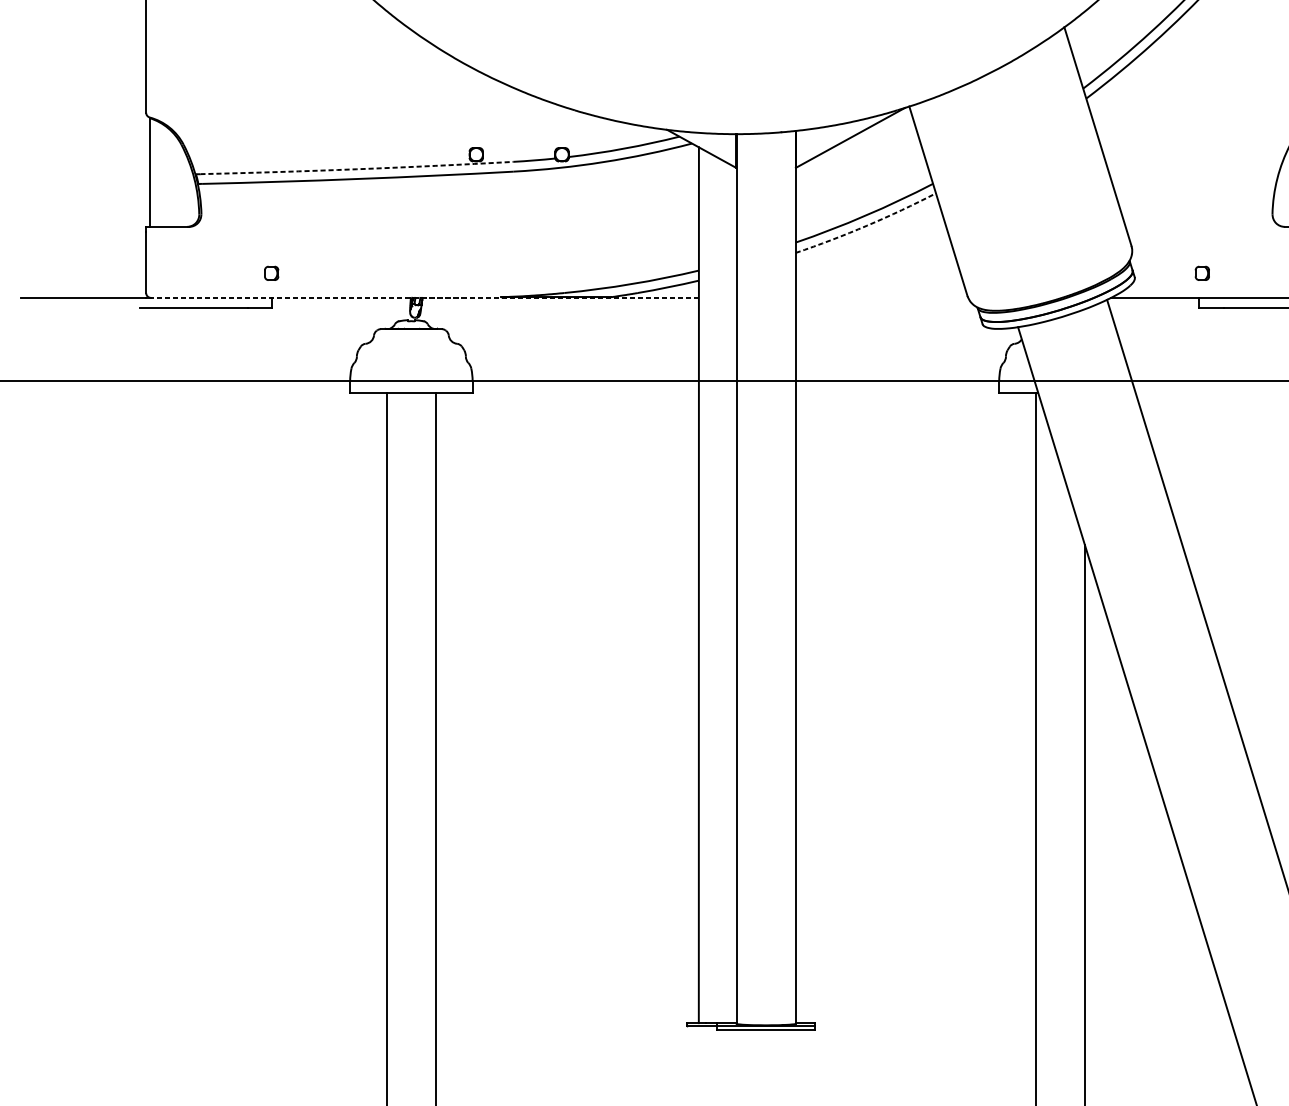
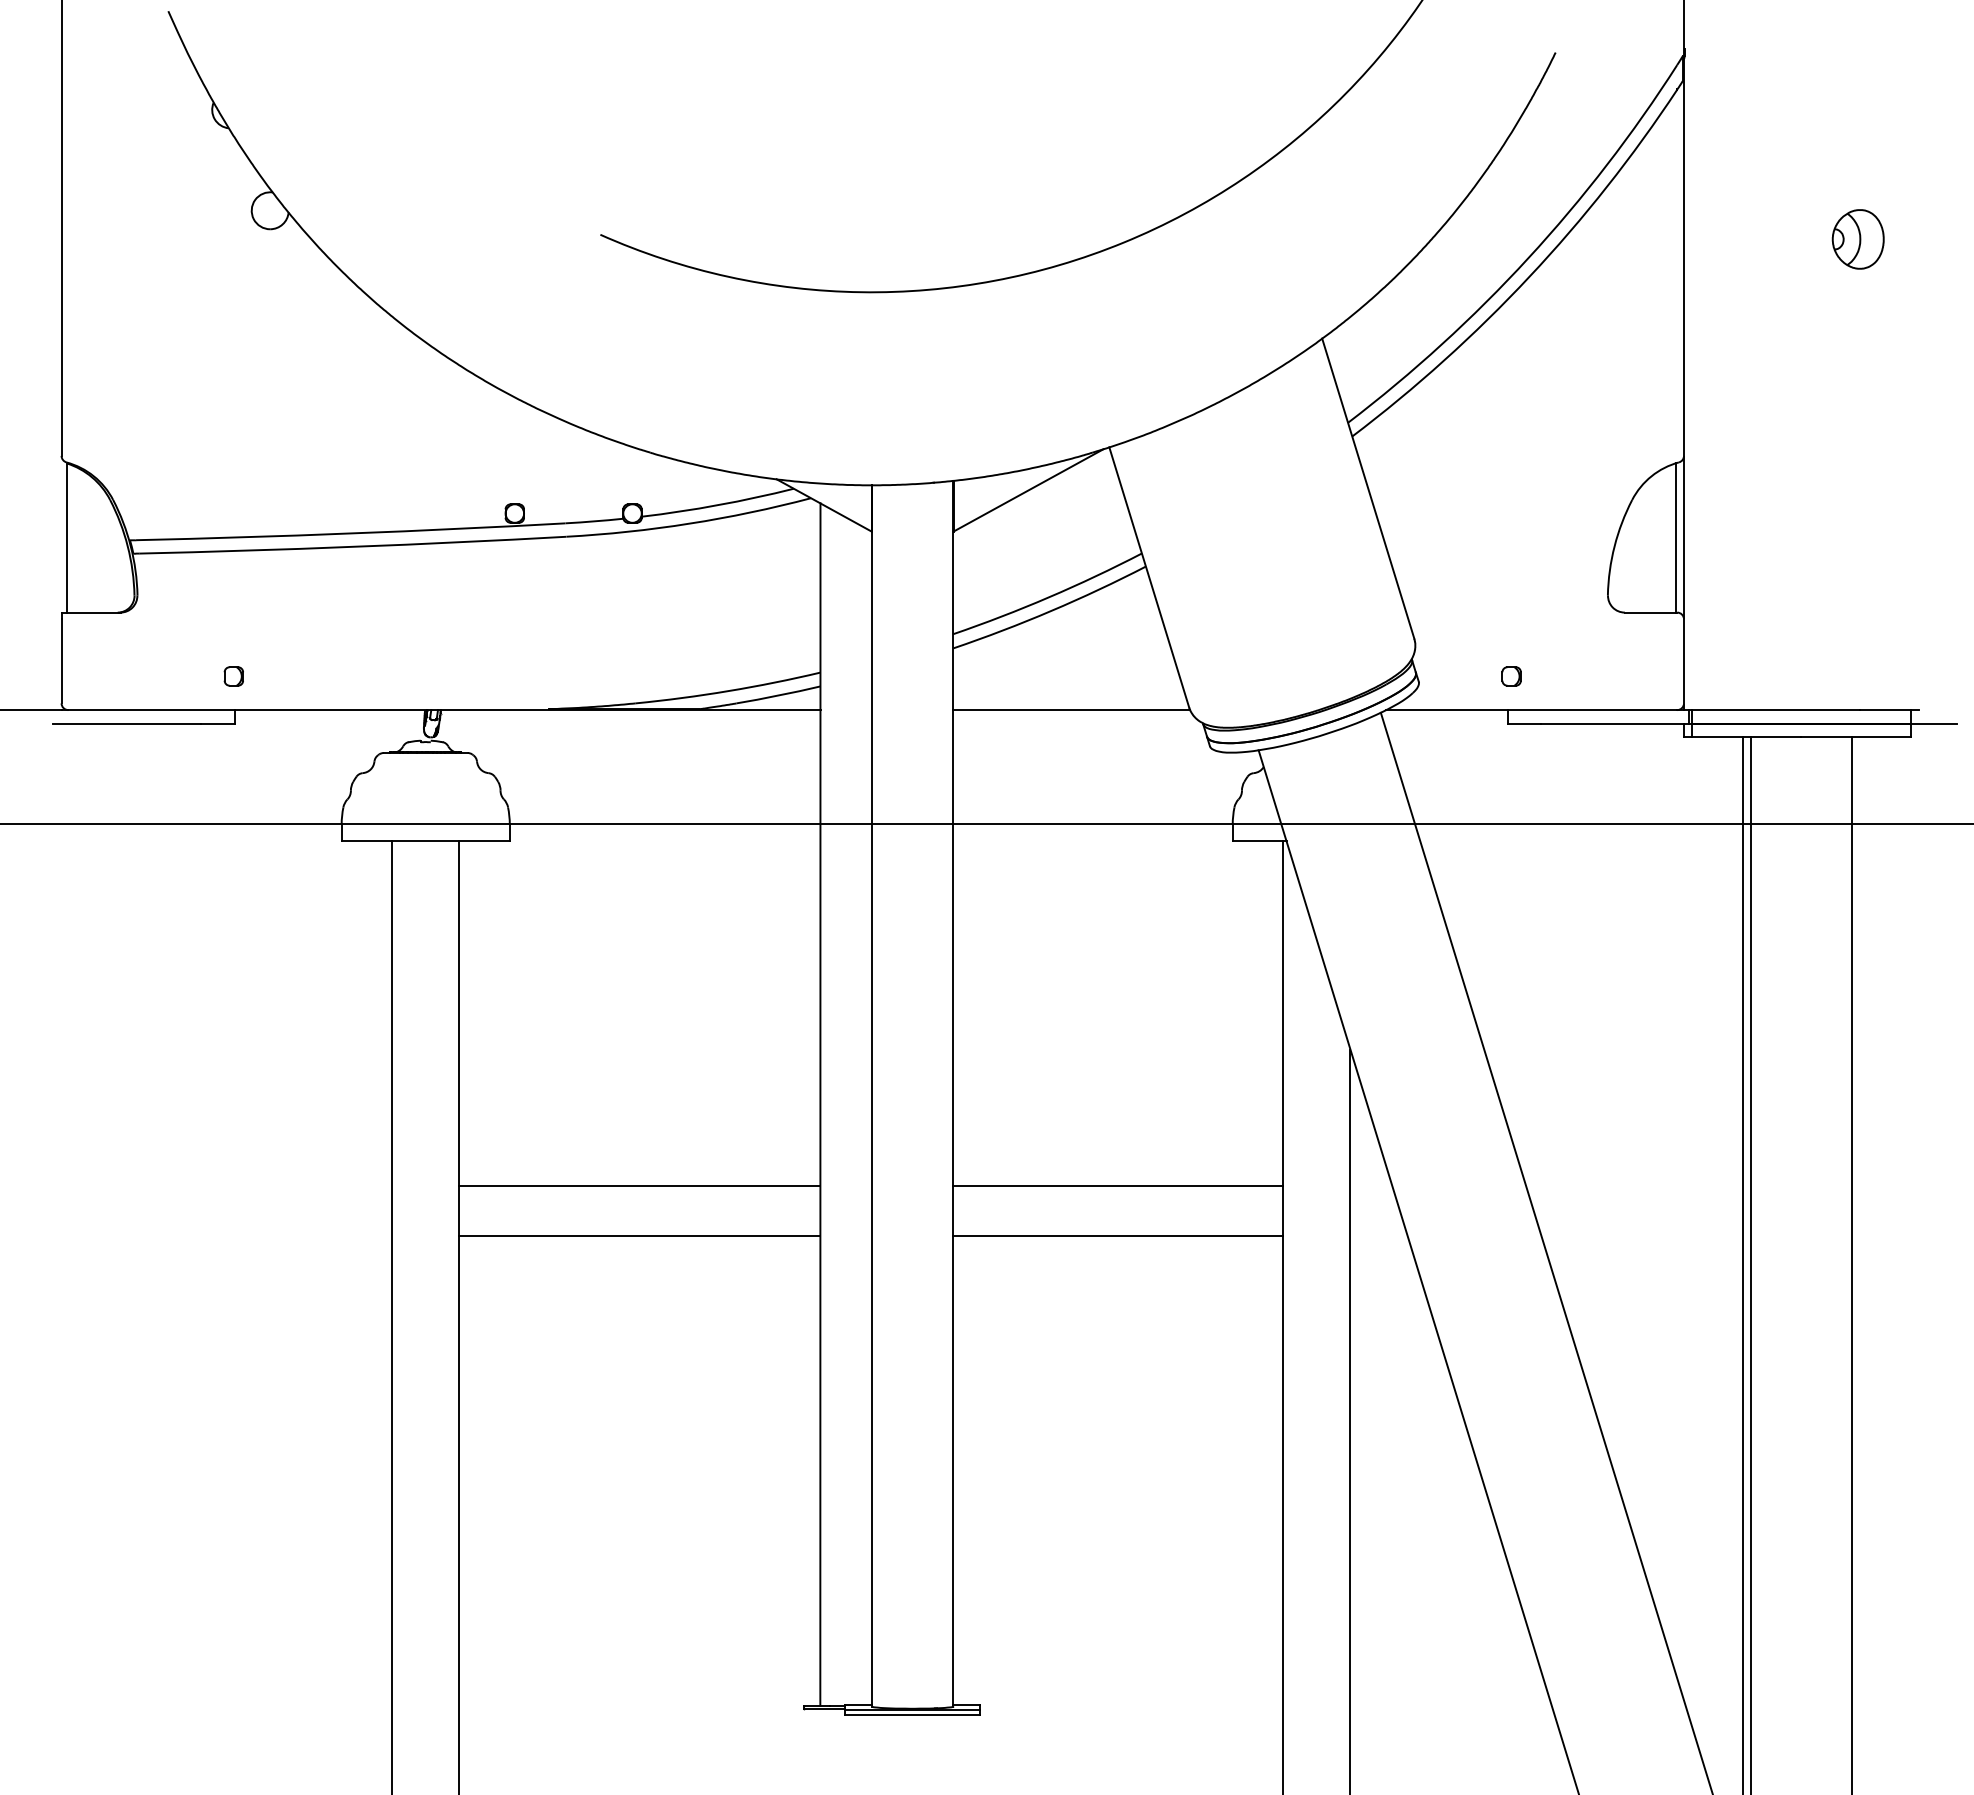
arc: (356, 169) -> (350, 533), dashed -> solid
arc: (867, 226) -> (1051, 611), dashed -> solid
line: (424, 298) -> (443, 710), dashed -> solid
line: (881, 298) -> (1071, 710), added
line: (567, 644) -> (639, 1185), added
line: (916, 644) -> (1118, 1185), added
line: (567, 681) -> (639, 1236), added
line: (916, 681) -> (1118, 1236), added

